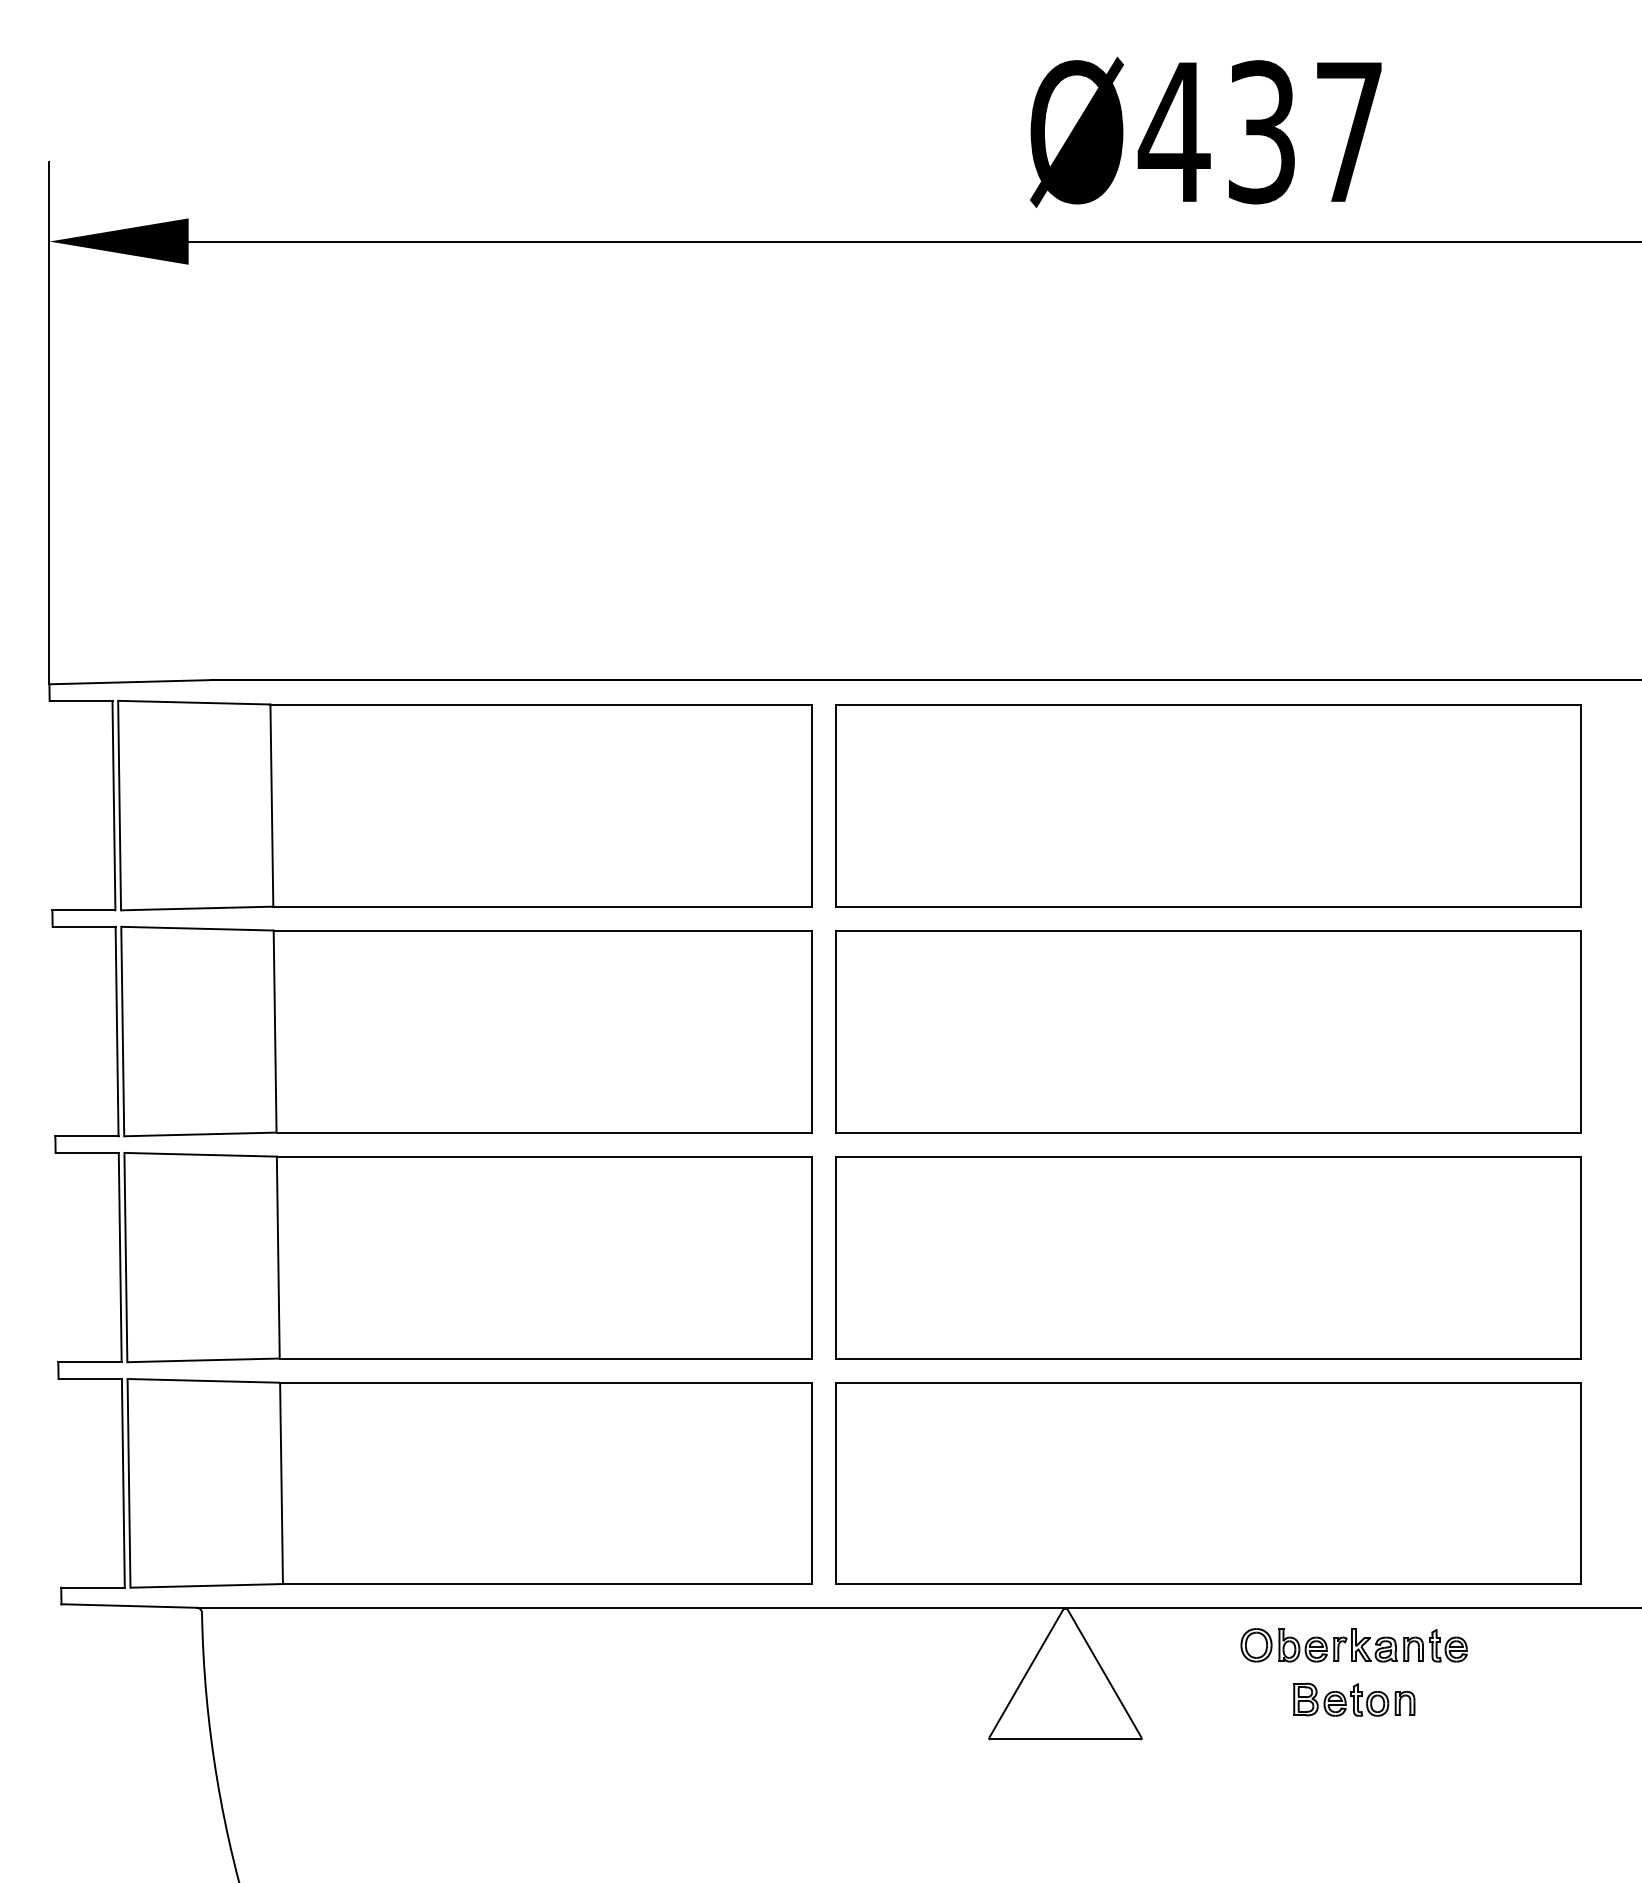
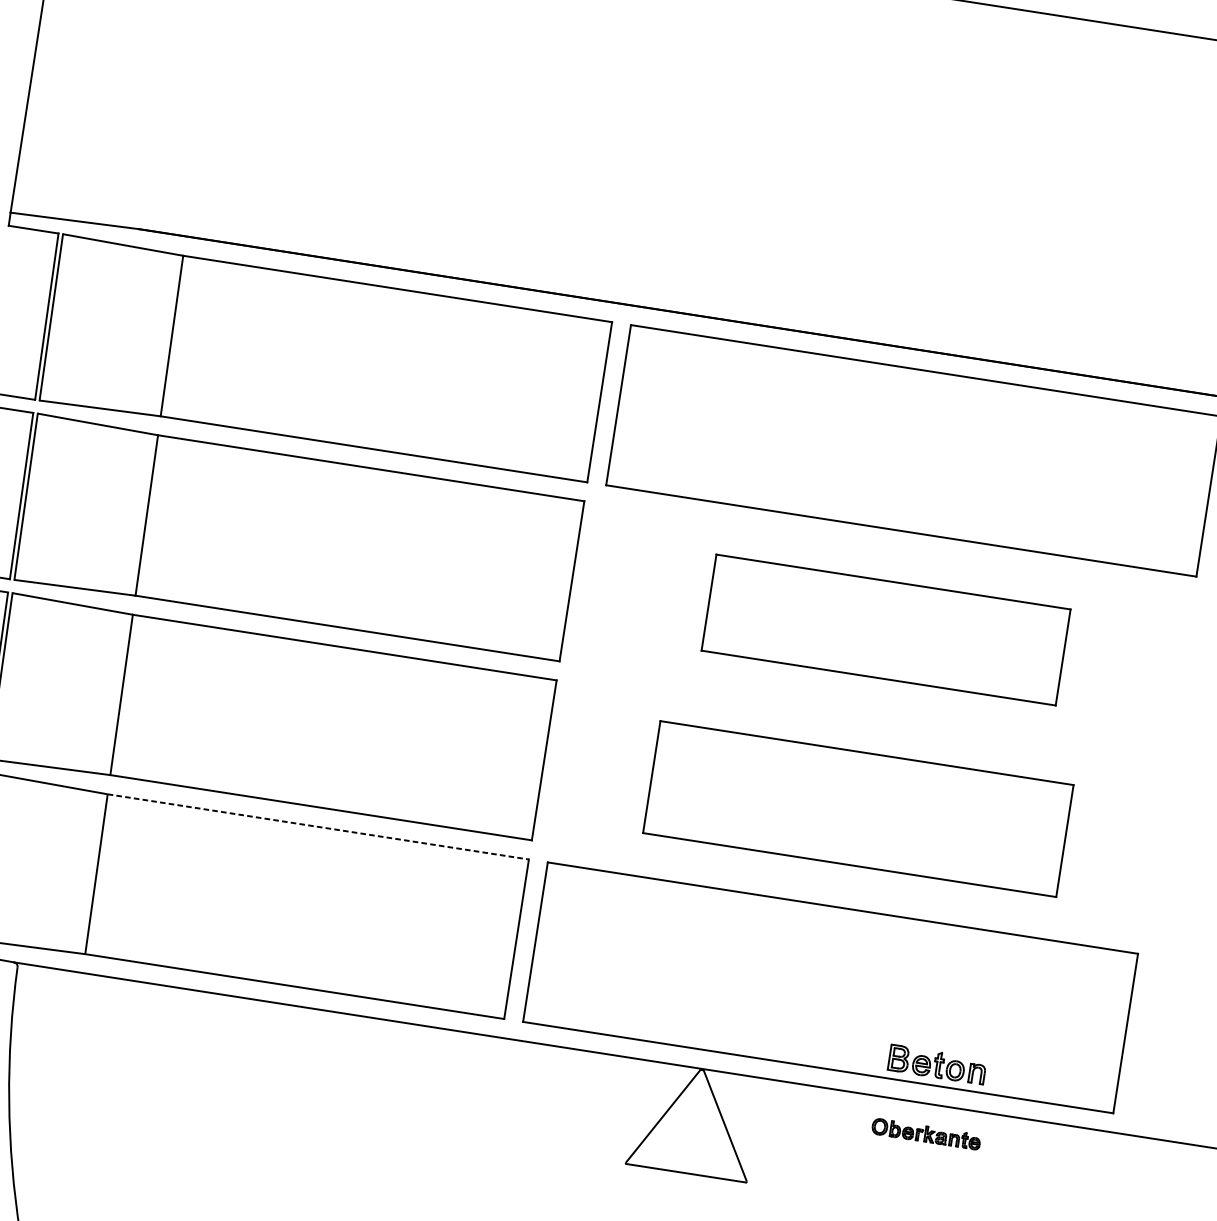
part: (1208, 1031) -> (886, 629), size x0.6
part: (1208, 1257) -> (858, 808), size x0.7
line: (545, 1382) -> (317, 826), solid -> dashed
part: (1353, 1645) -> (925, 1134), size x0.6
part: (1354, 1699) -> (937, 1064), moved

